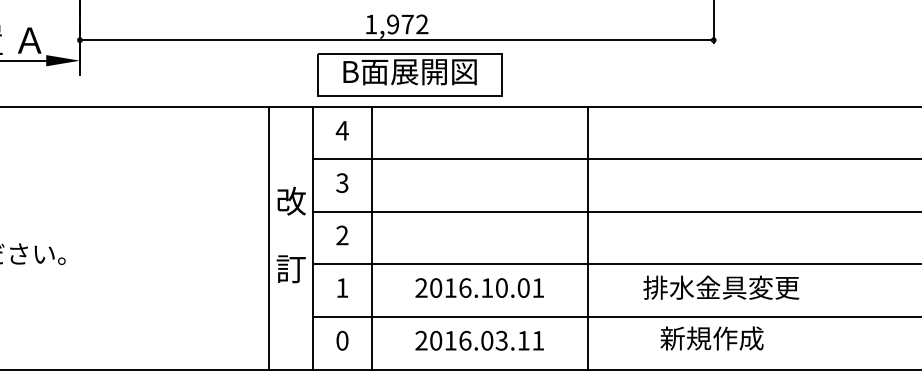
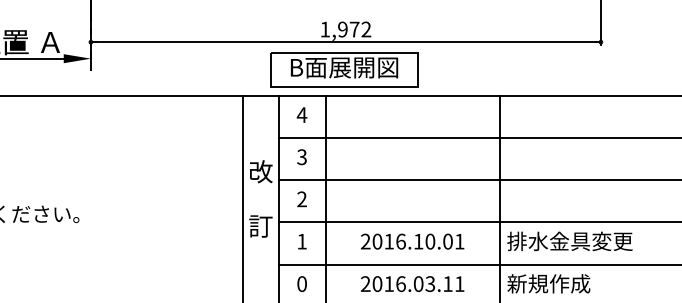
part: (409, 74) -> (344, 69), moved
text: (721, 287) -> (570, 241), moved
text: (711, 338) -> (548, 283), moved

